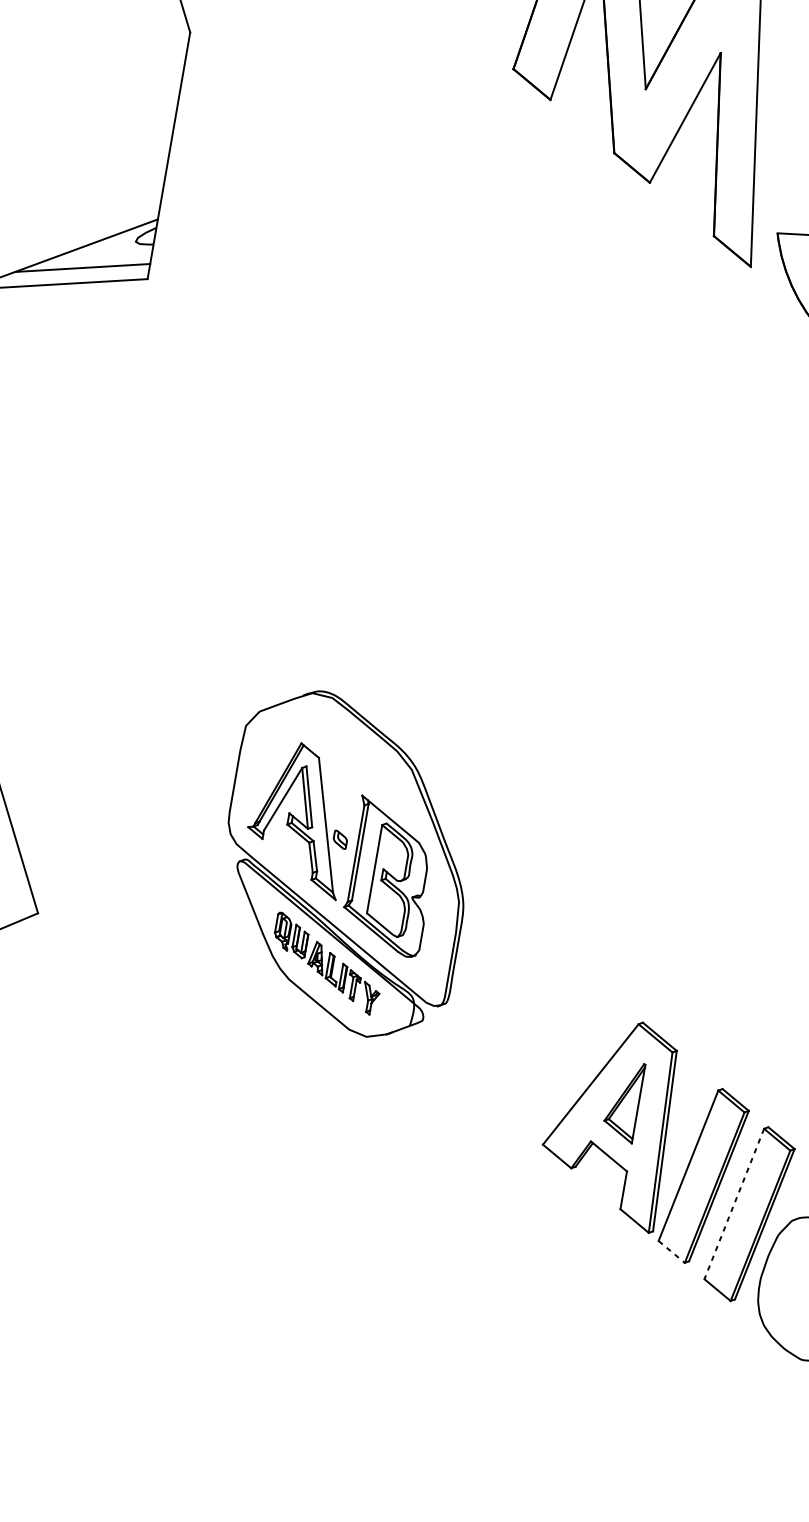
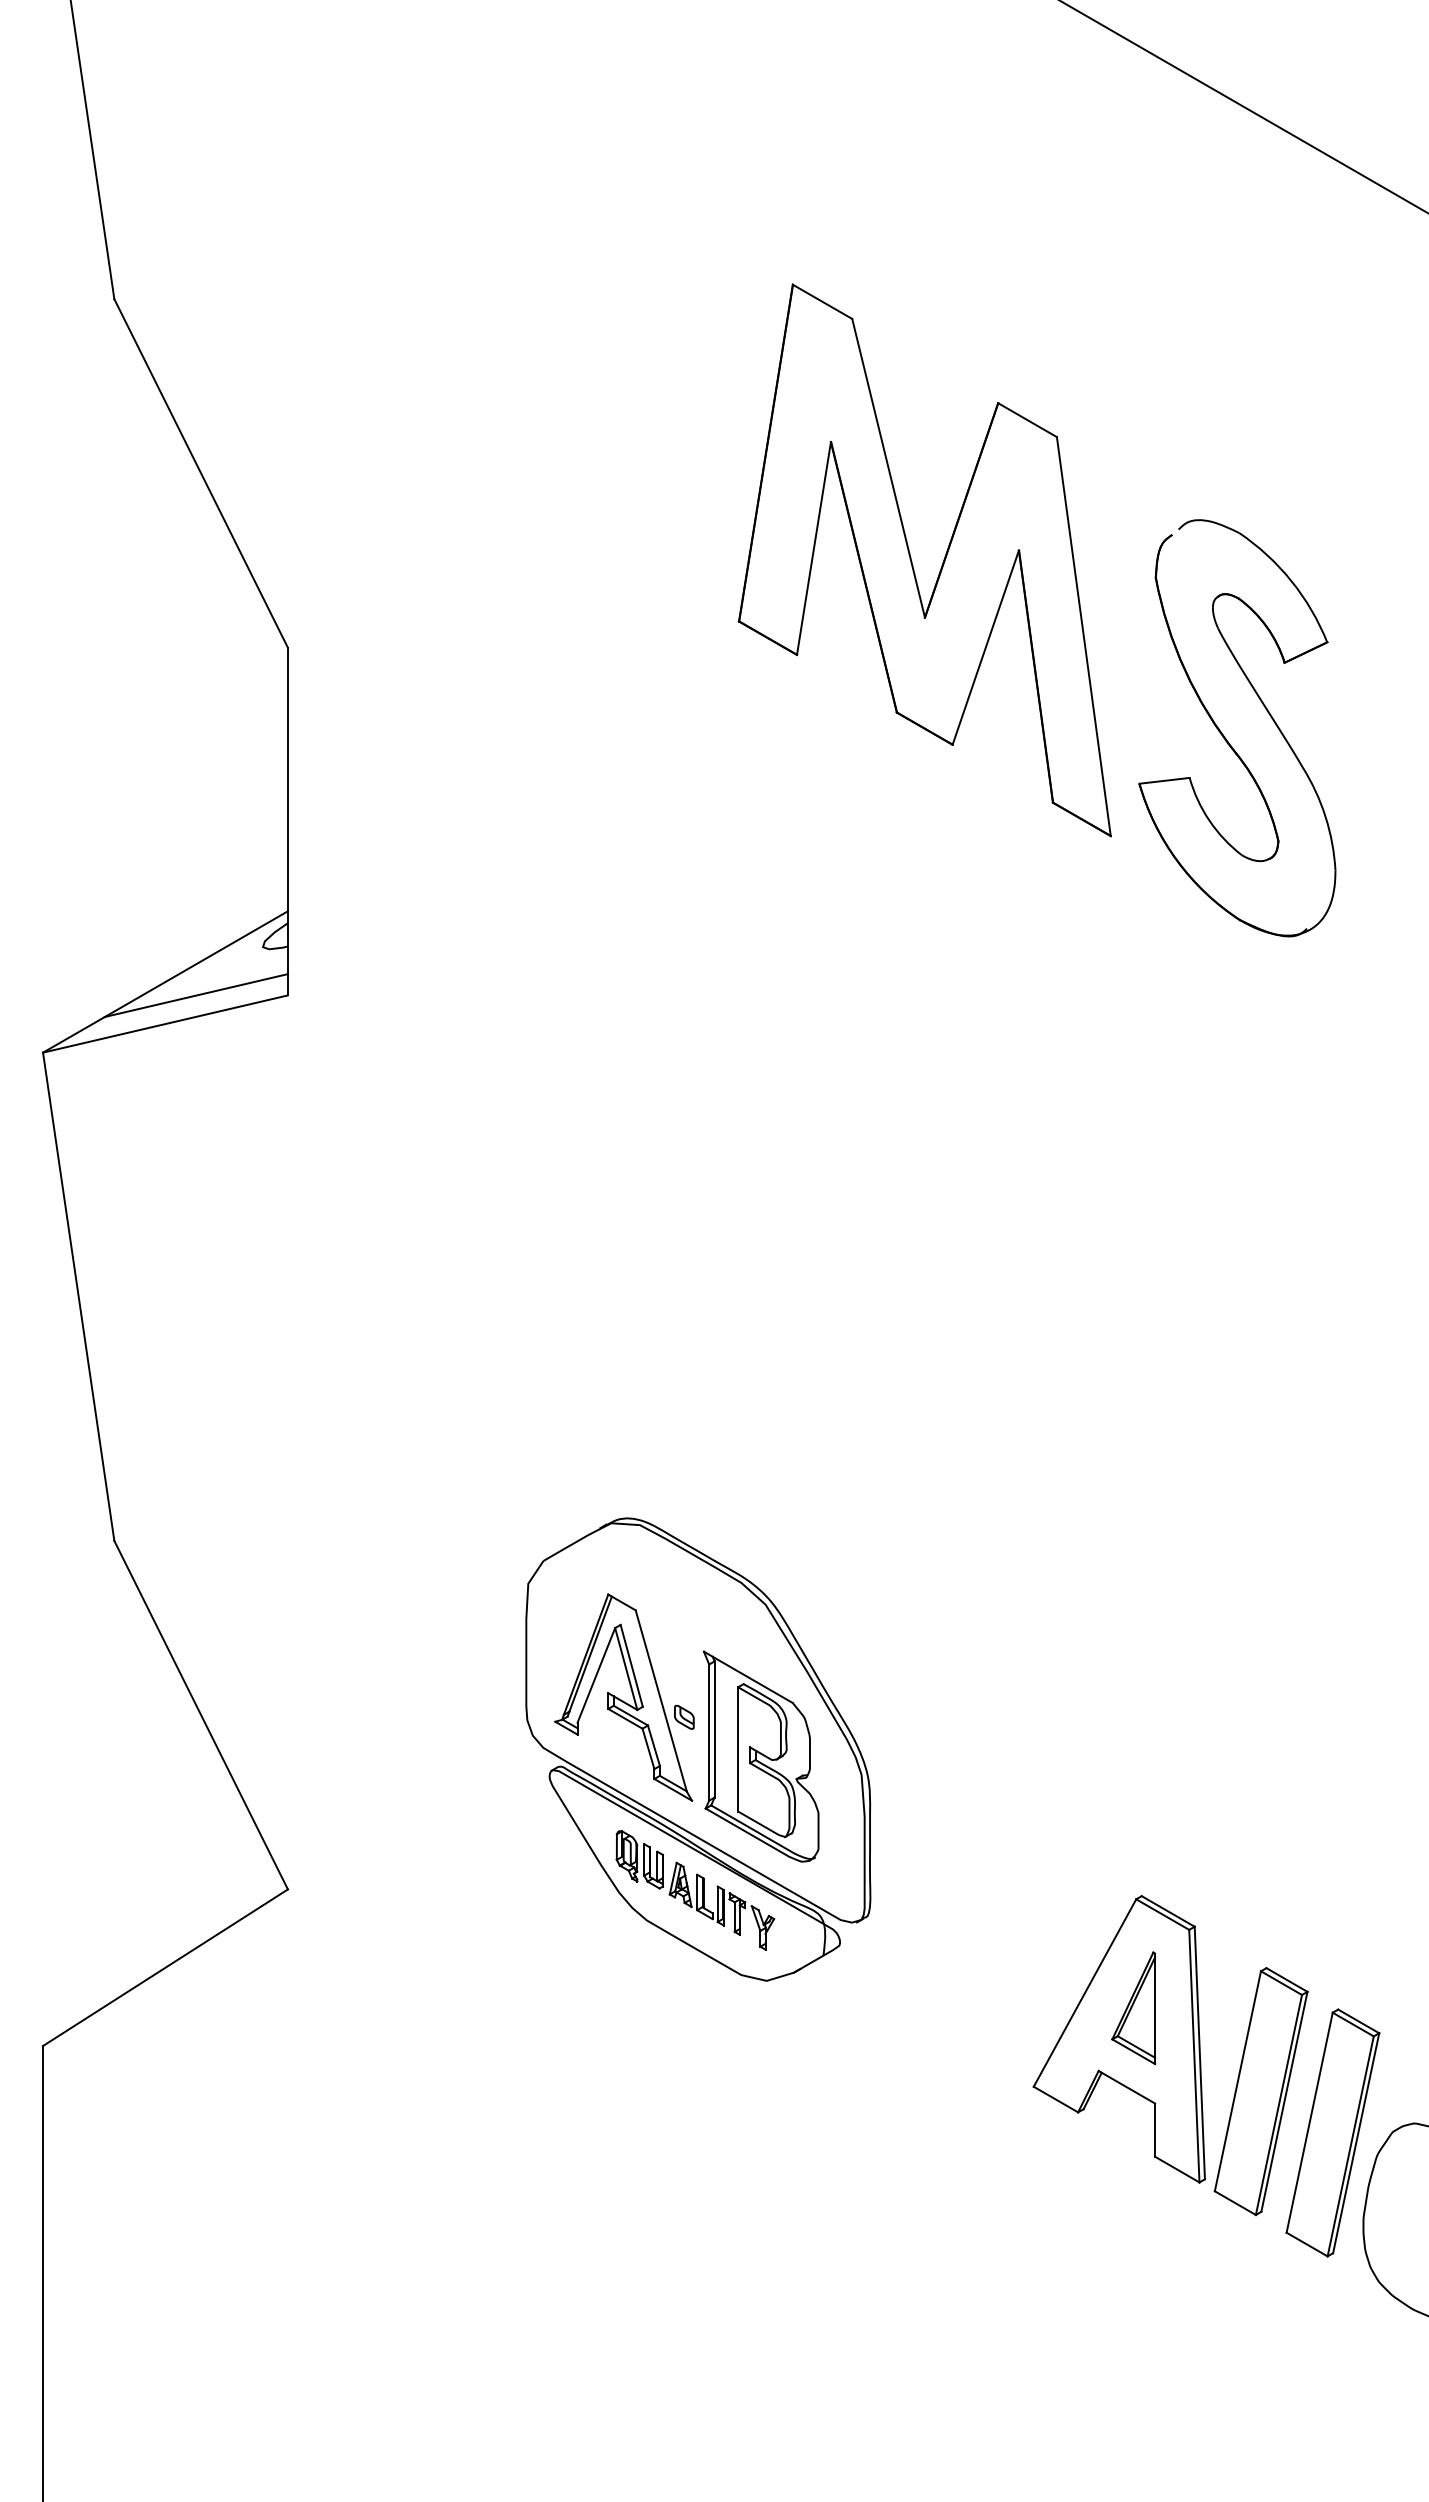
line: (734, 1204) -> (1309, 2123), dashed -> solid
line: (671, 1252) -> (1235, 2203), dashed -> solid

